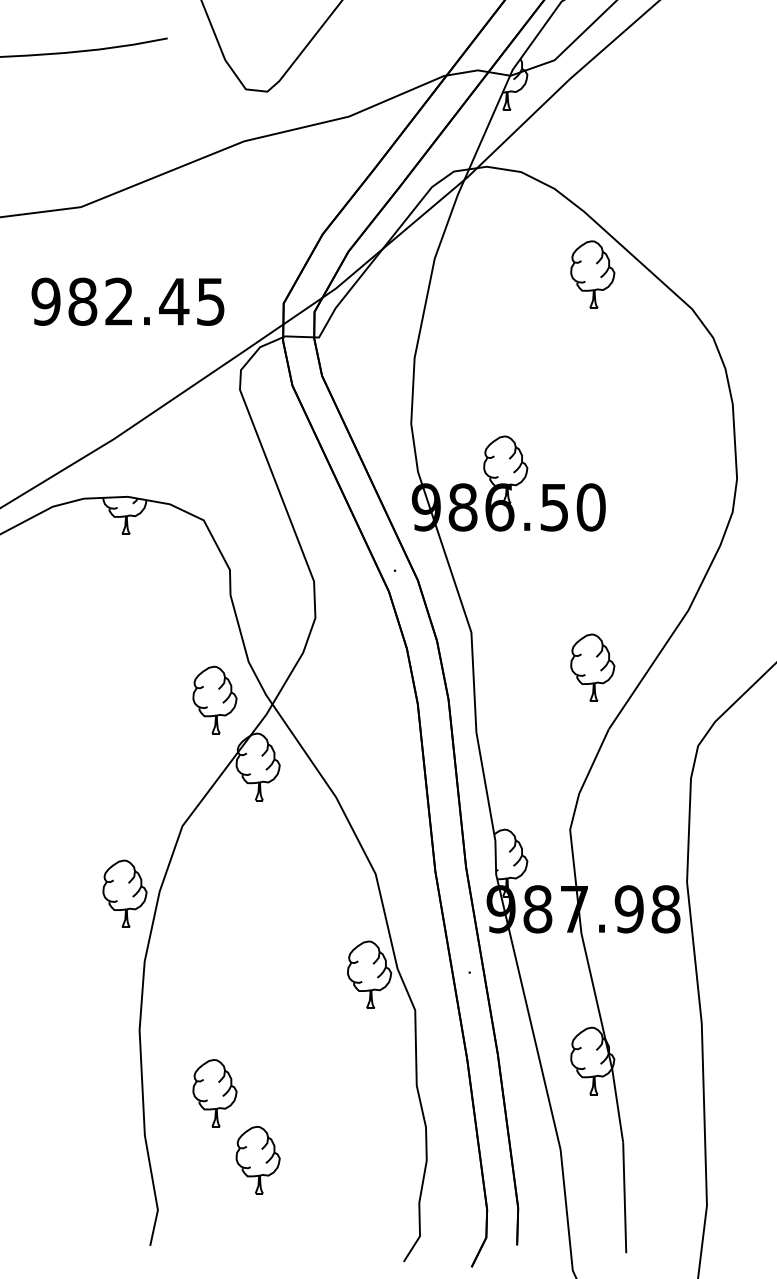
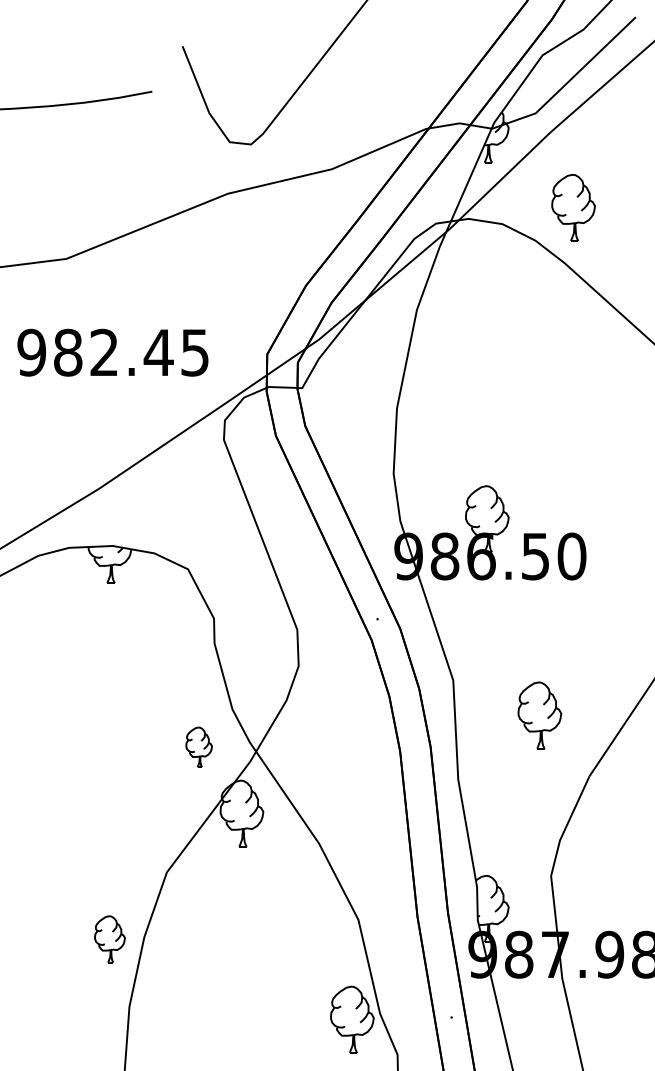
part: (592, 274) -> (573, 207), moved
part: (592, 667) -> (539, 715), moved
part: (214, 699) -> (198, 746), size x0.6
part: (124, 893) -> (109, 939), size x0.7

